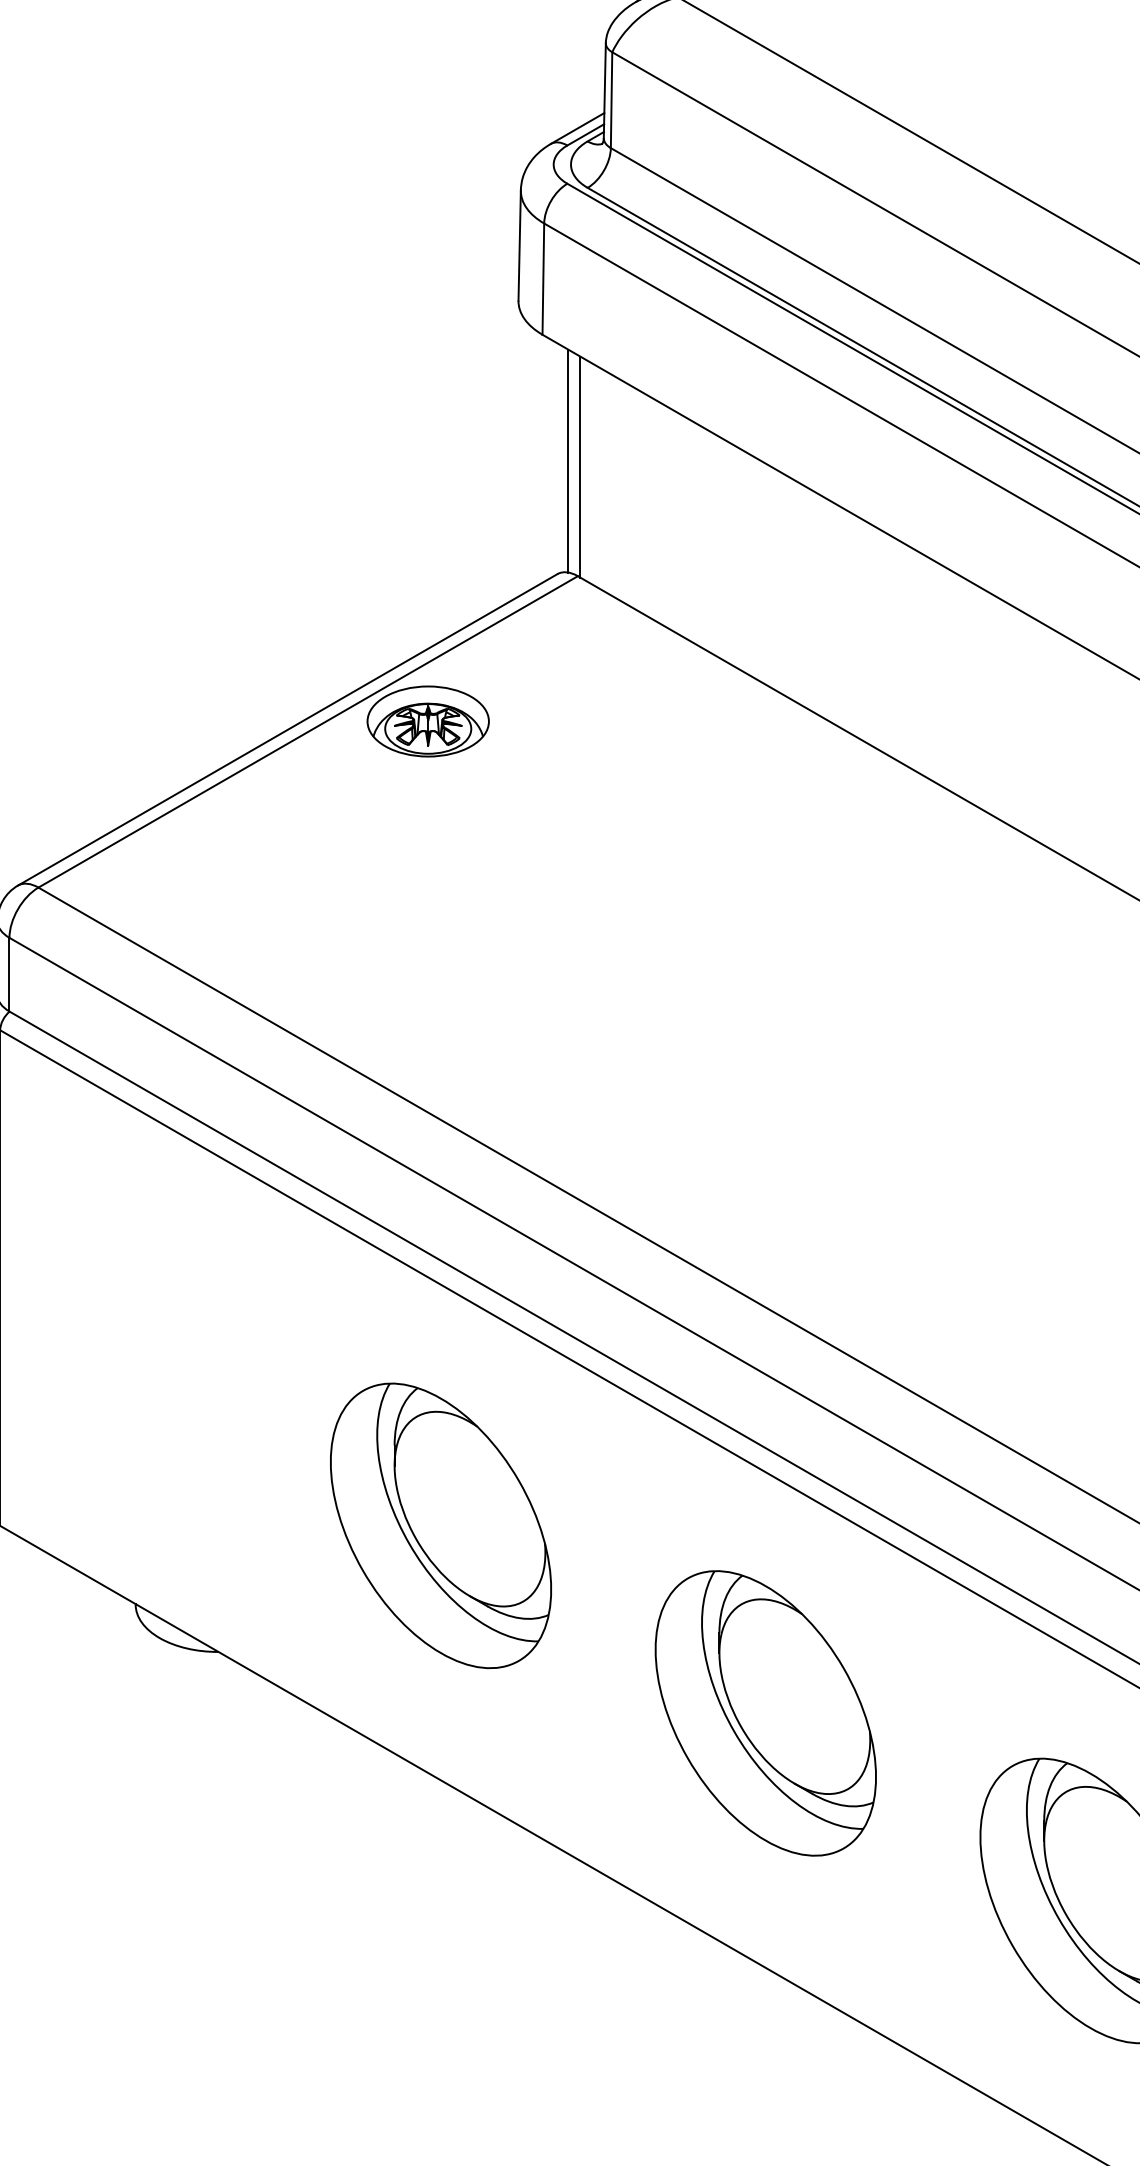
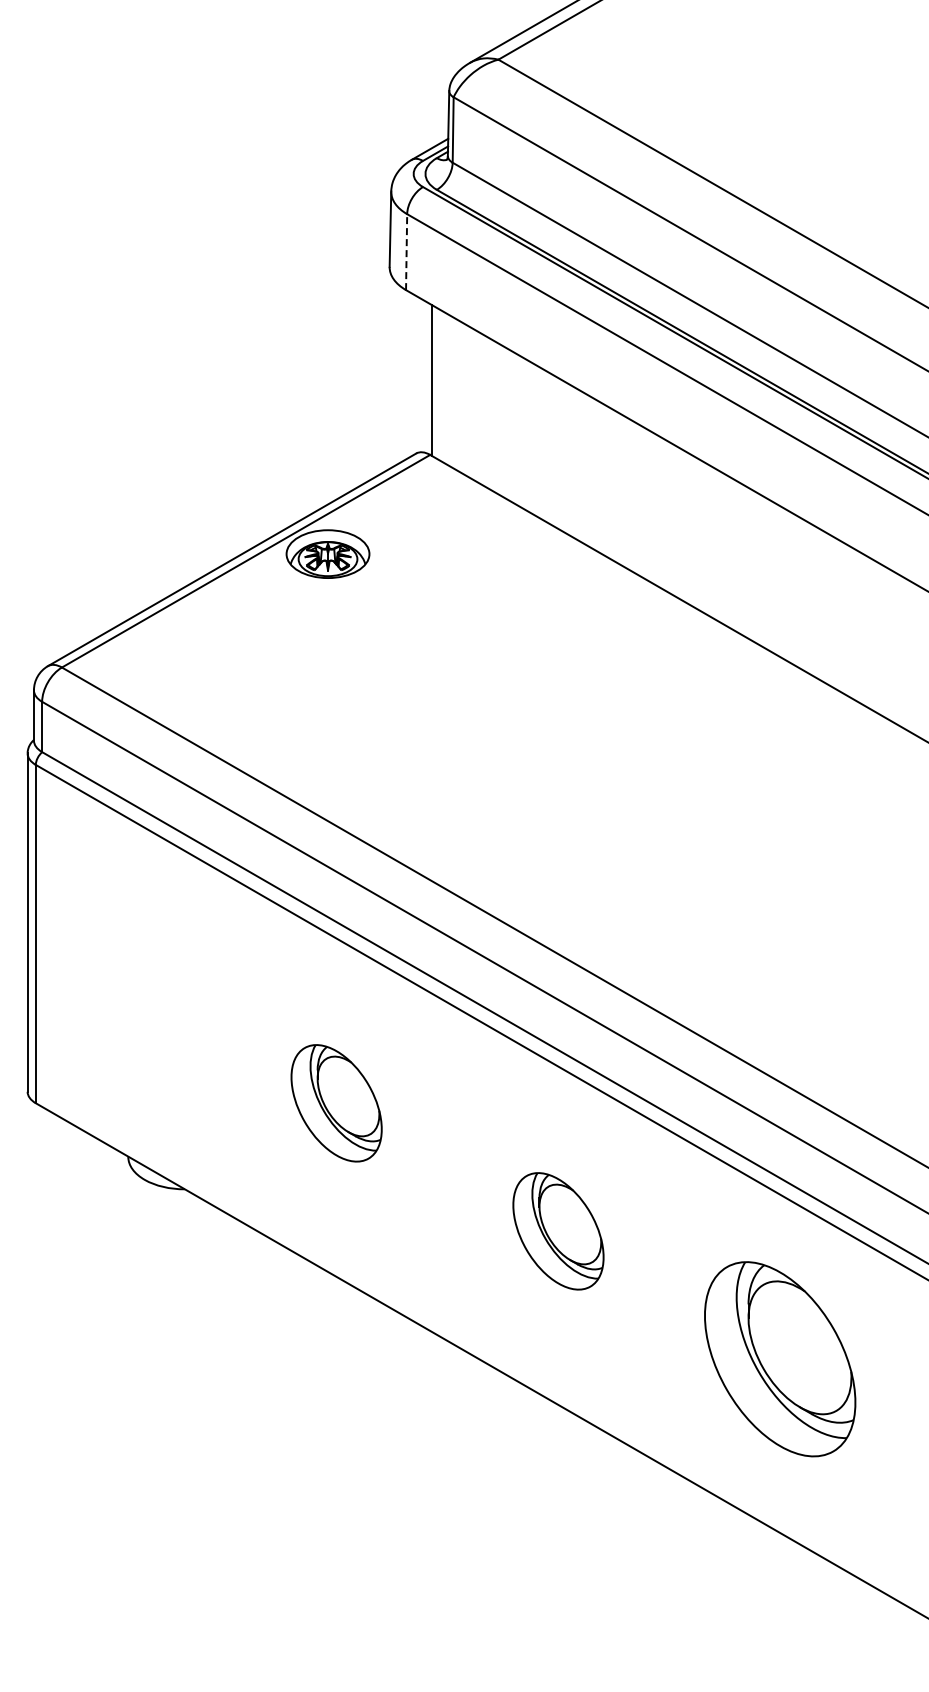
line: (543, 279) -> (406, 252), solid -> dashed
line: (568, 461) -> (423, 376), removed
part: (440, 1526) -> (336, 1103), size x0.6
part: (765, 1713) -> (558, 1231), size x0.6

